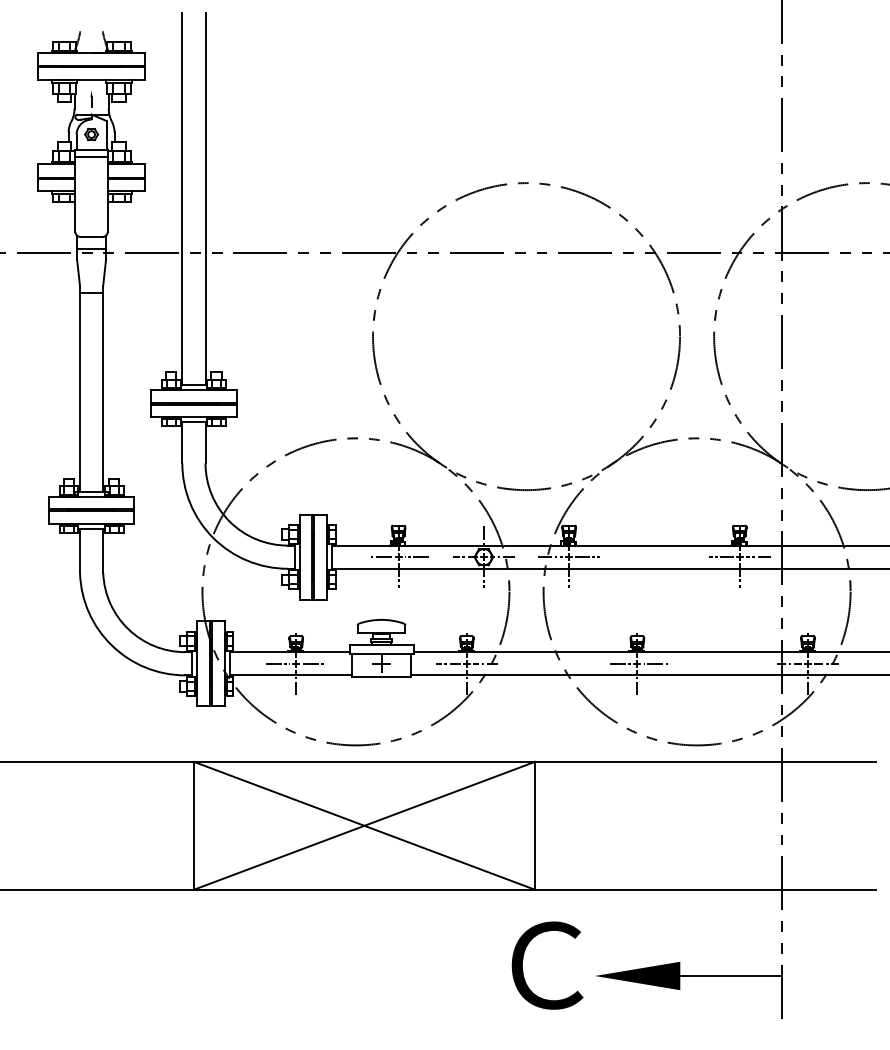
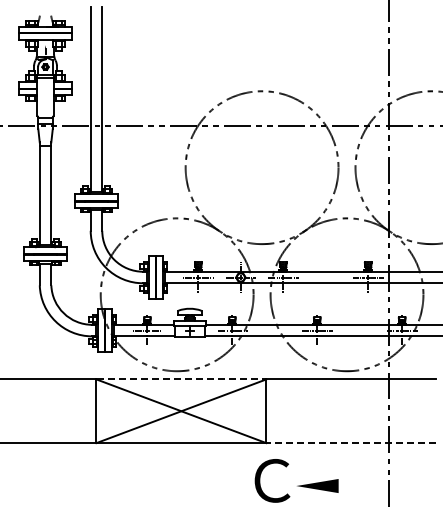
line: (364, 762) -> (181, 379), solid -> dashed
line: (706, 890) -> (351, 443), solid -> dashed
line: (730, 976) -> (363, 486), removed

